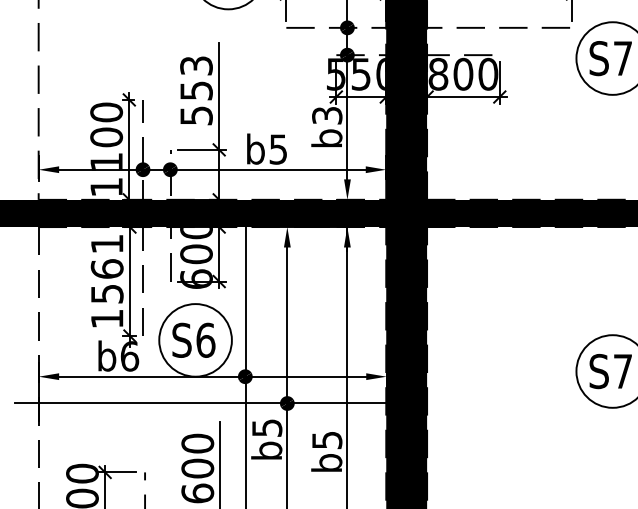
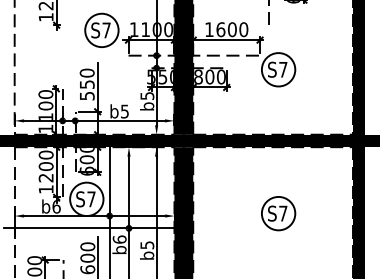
text: (194, 64) -> (86, 72), 553 -> 550
text: (325, 114) -> (146, 95), b3 -> b5
text: (105, 268) -> (45, 166), 1561 -> 1200
text: (205, 340) -> (91, 199), S6 -> S7
text: (266, 427) -> (119, 239), b5 -> b6

